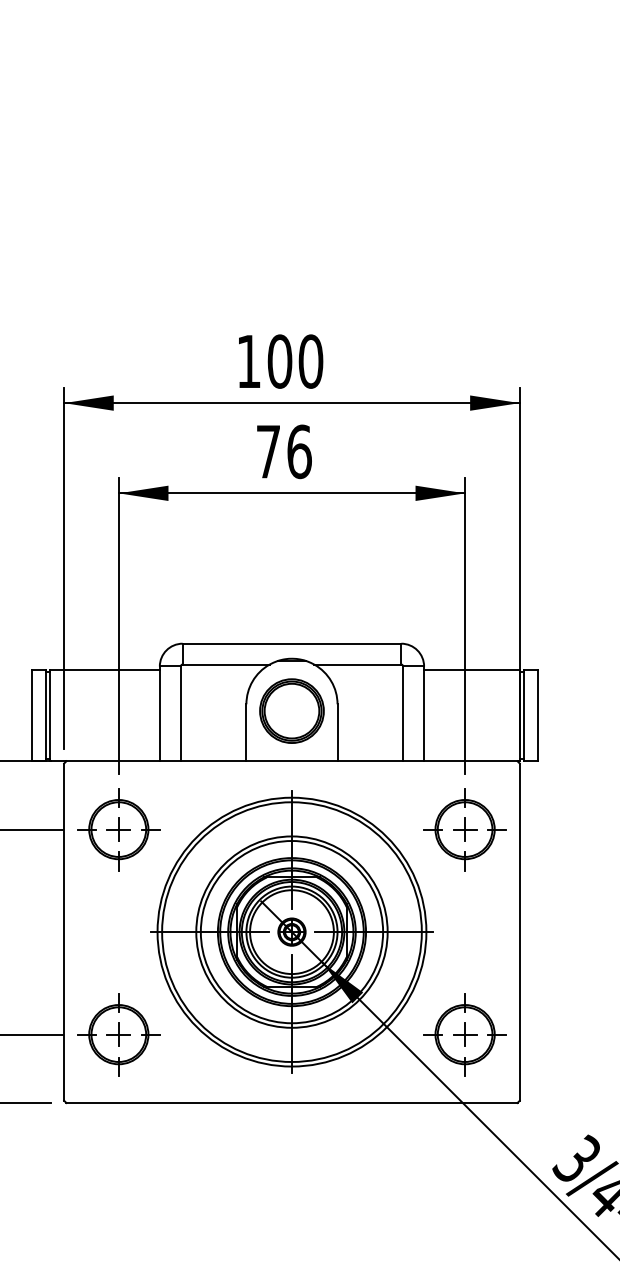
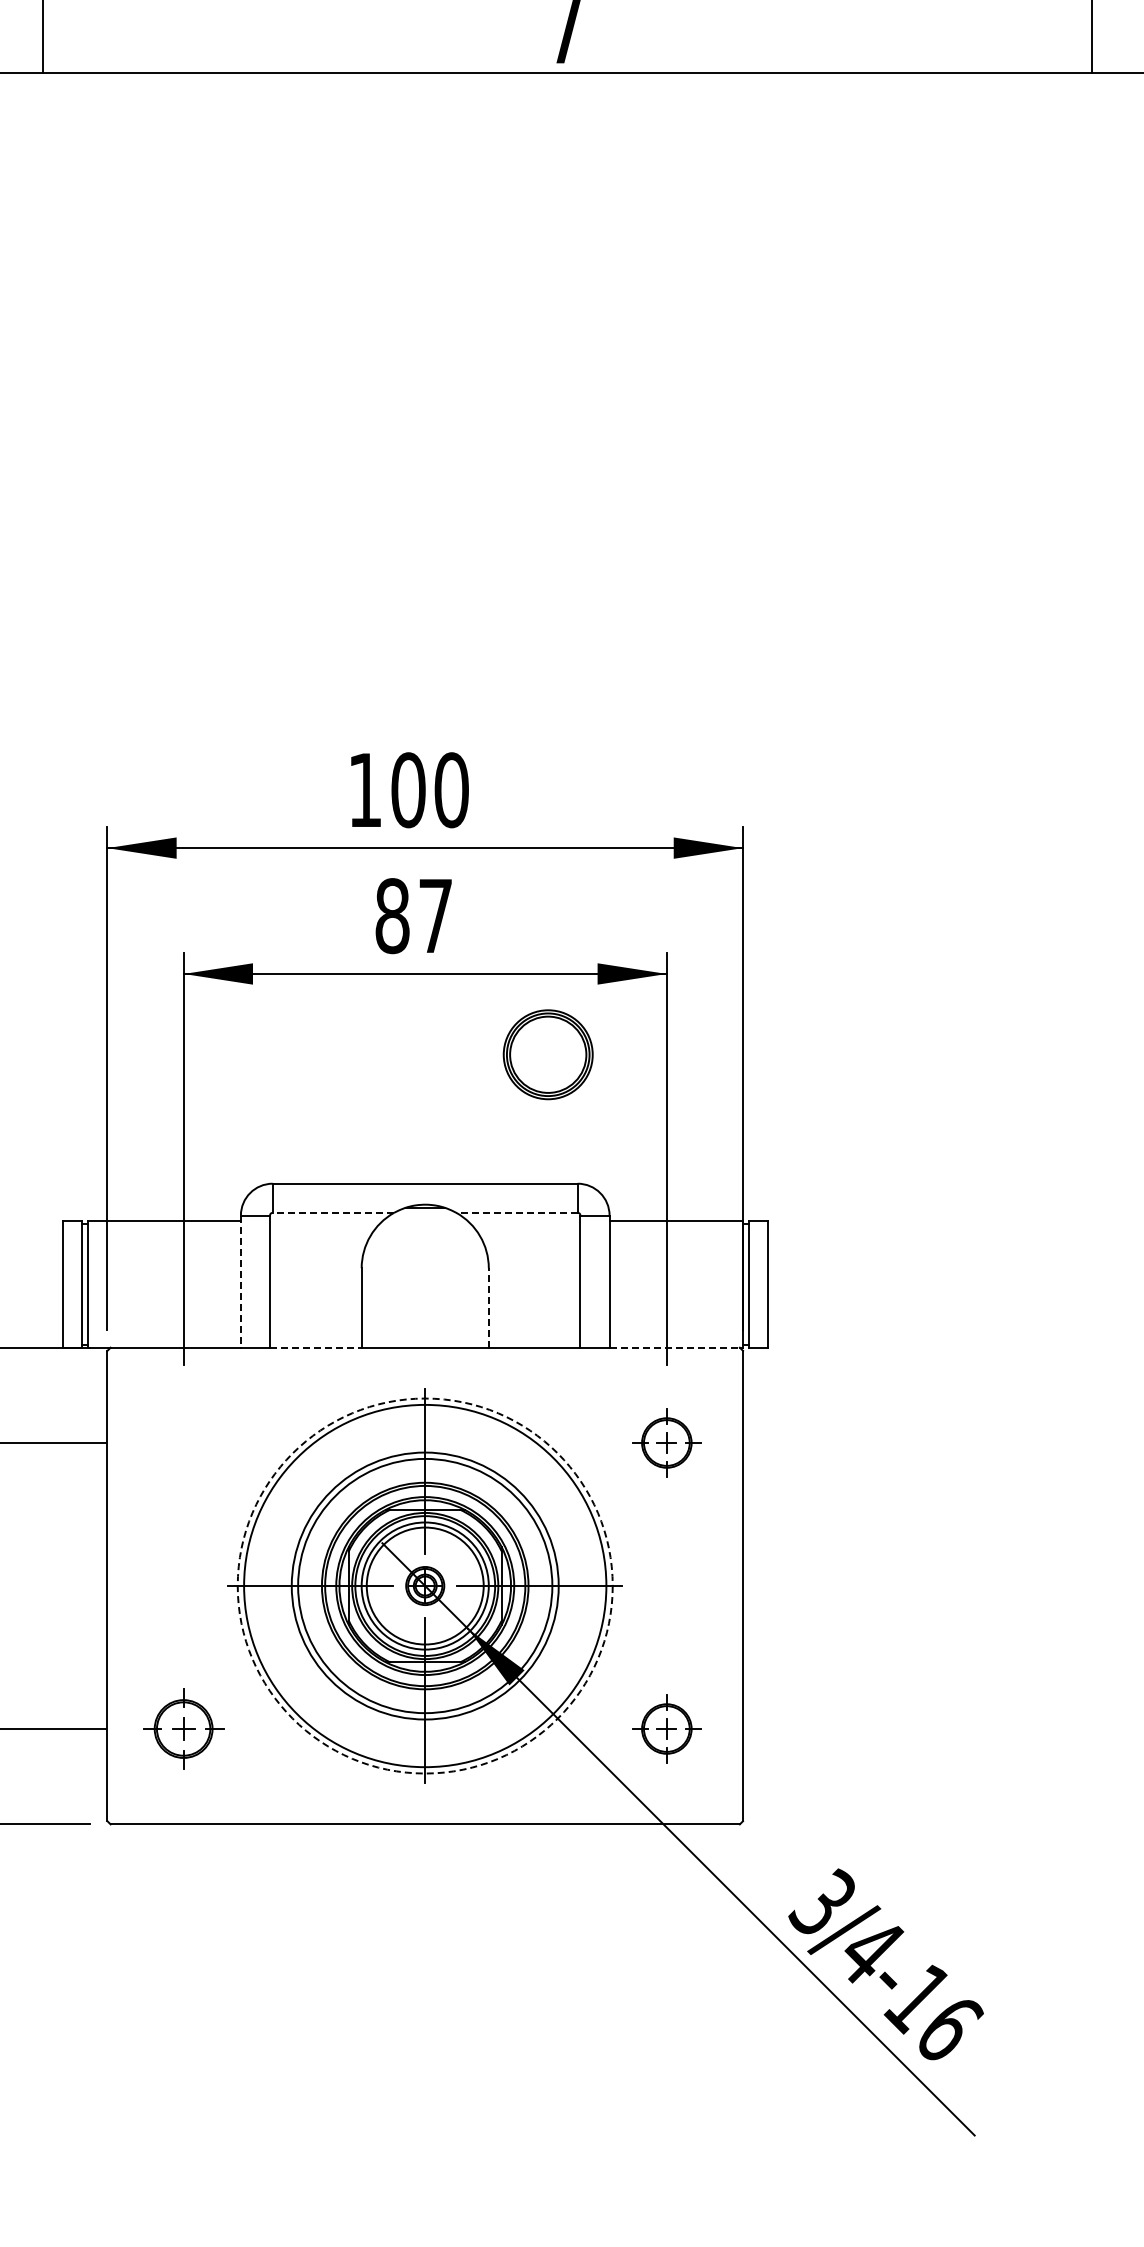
text: (284, 452) -> (414, 916), 76 -> 87
line: (226, 664) -> (333, 1212), solid -> dashed
line: (358, 664) -> (517, 1212), solid -> dashed
part: (291, 710) -> (547, 1054), moved
line: (159, 714) -> (240, 1282), solid -> dashed
line: (337, 732) -> (488, 1307), solid -> dashed
line: (213, 761) -> (315, 1347), solid -> dashed
line: (471, 761) -> (675, 1347), solid -> dashed
part: (118, 829) -> (183, 1442), removed
part: (464, 829) -> (666, 1442), size x0.6
circle: (291, 931) -> (424, 1585), solid -> dashed
part: (118, 1034) -> (183, 1728), size x0.7
part: (464, 1034) -> (666, 1728), size x0.6

